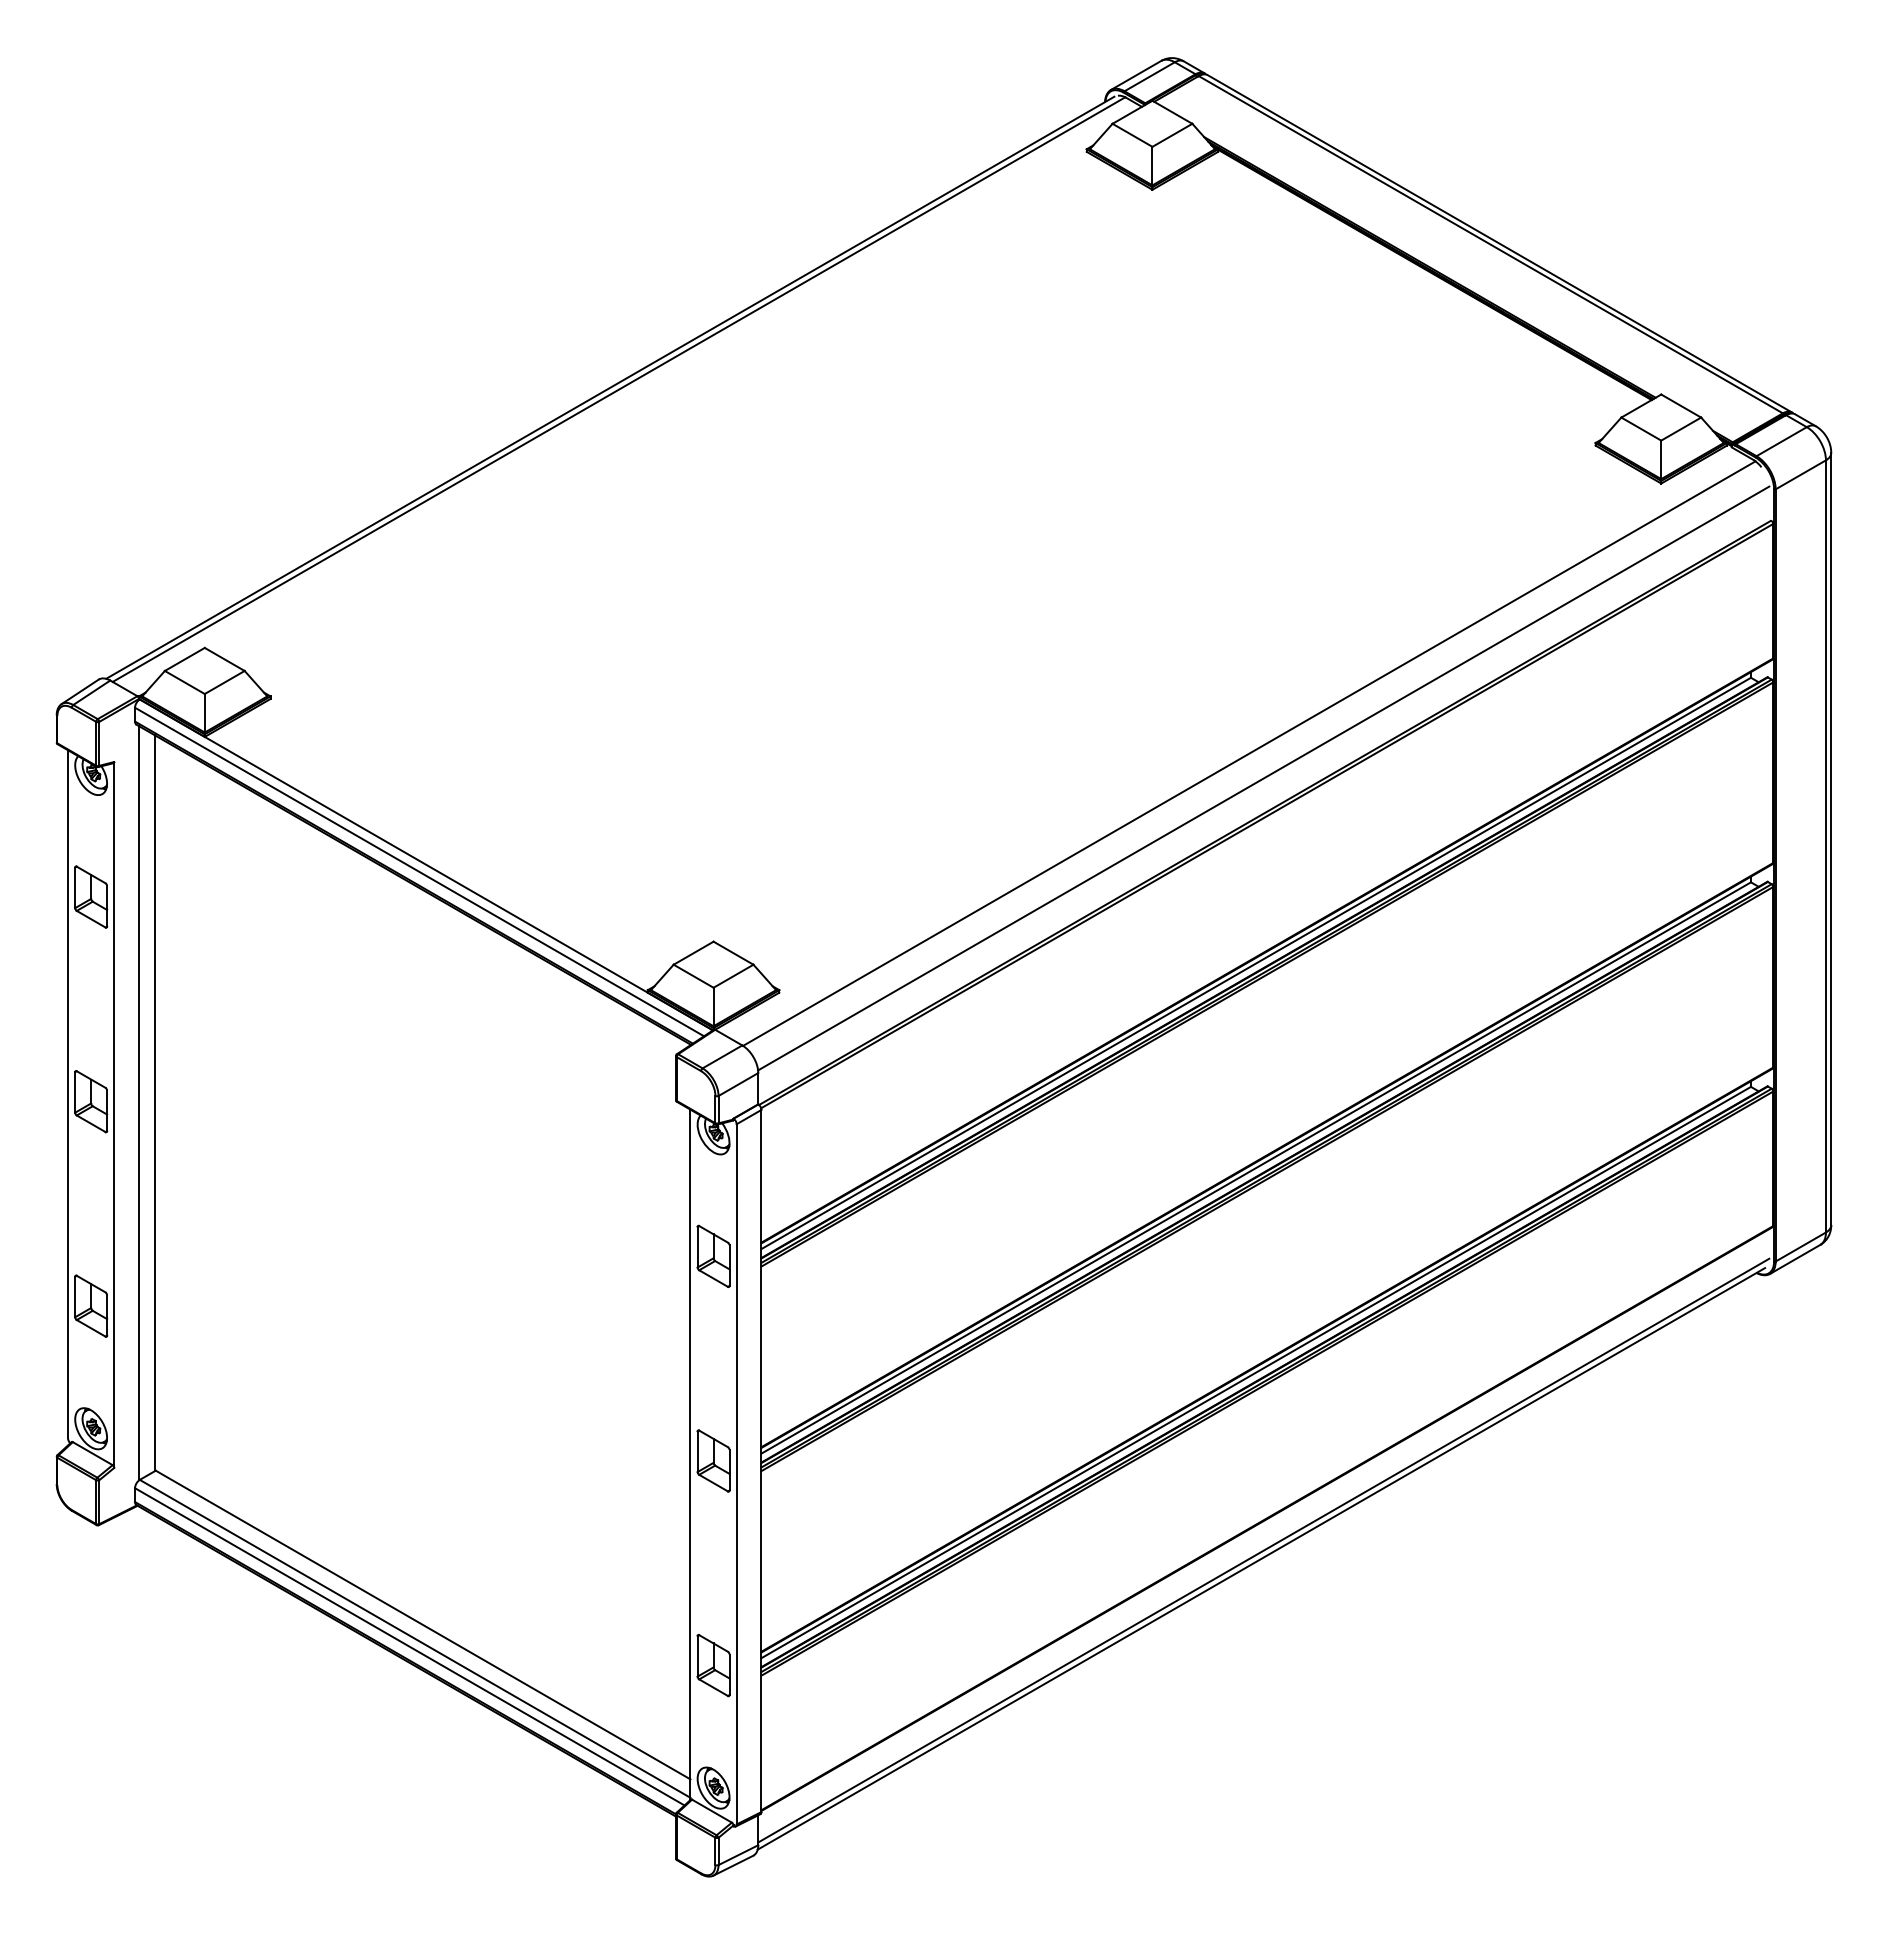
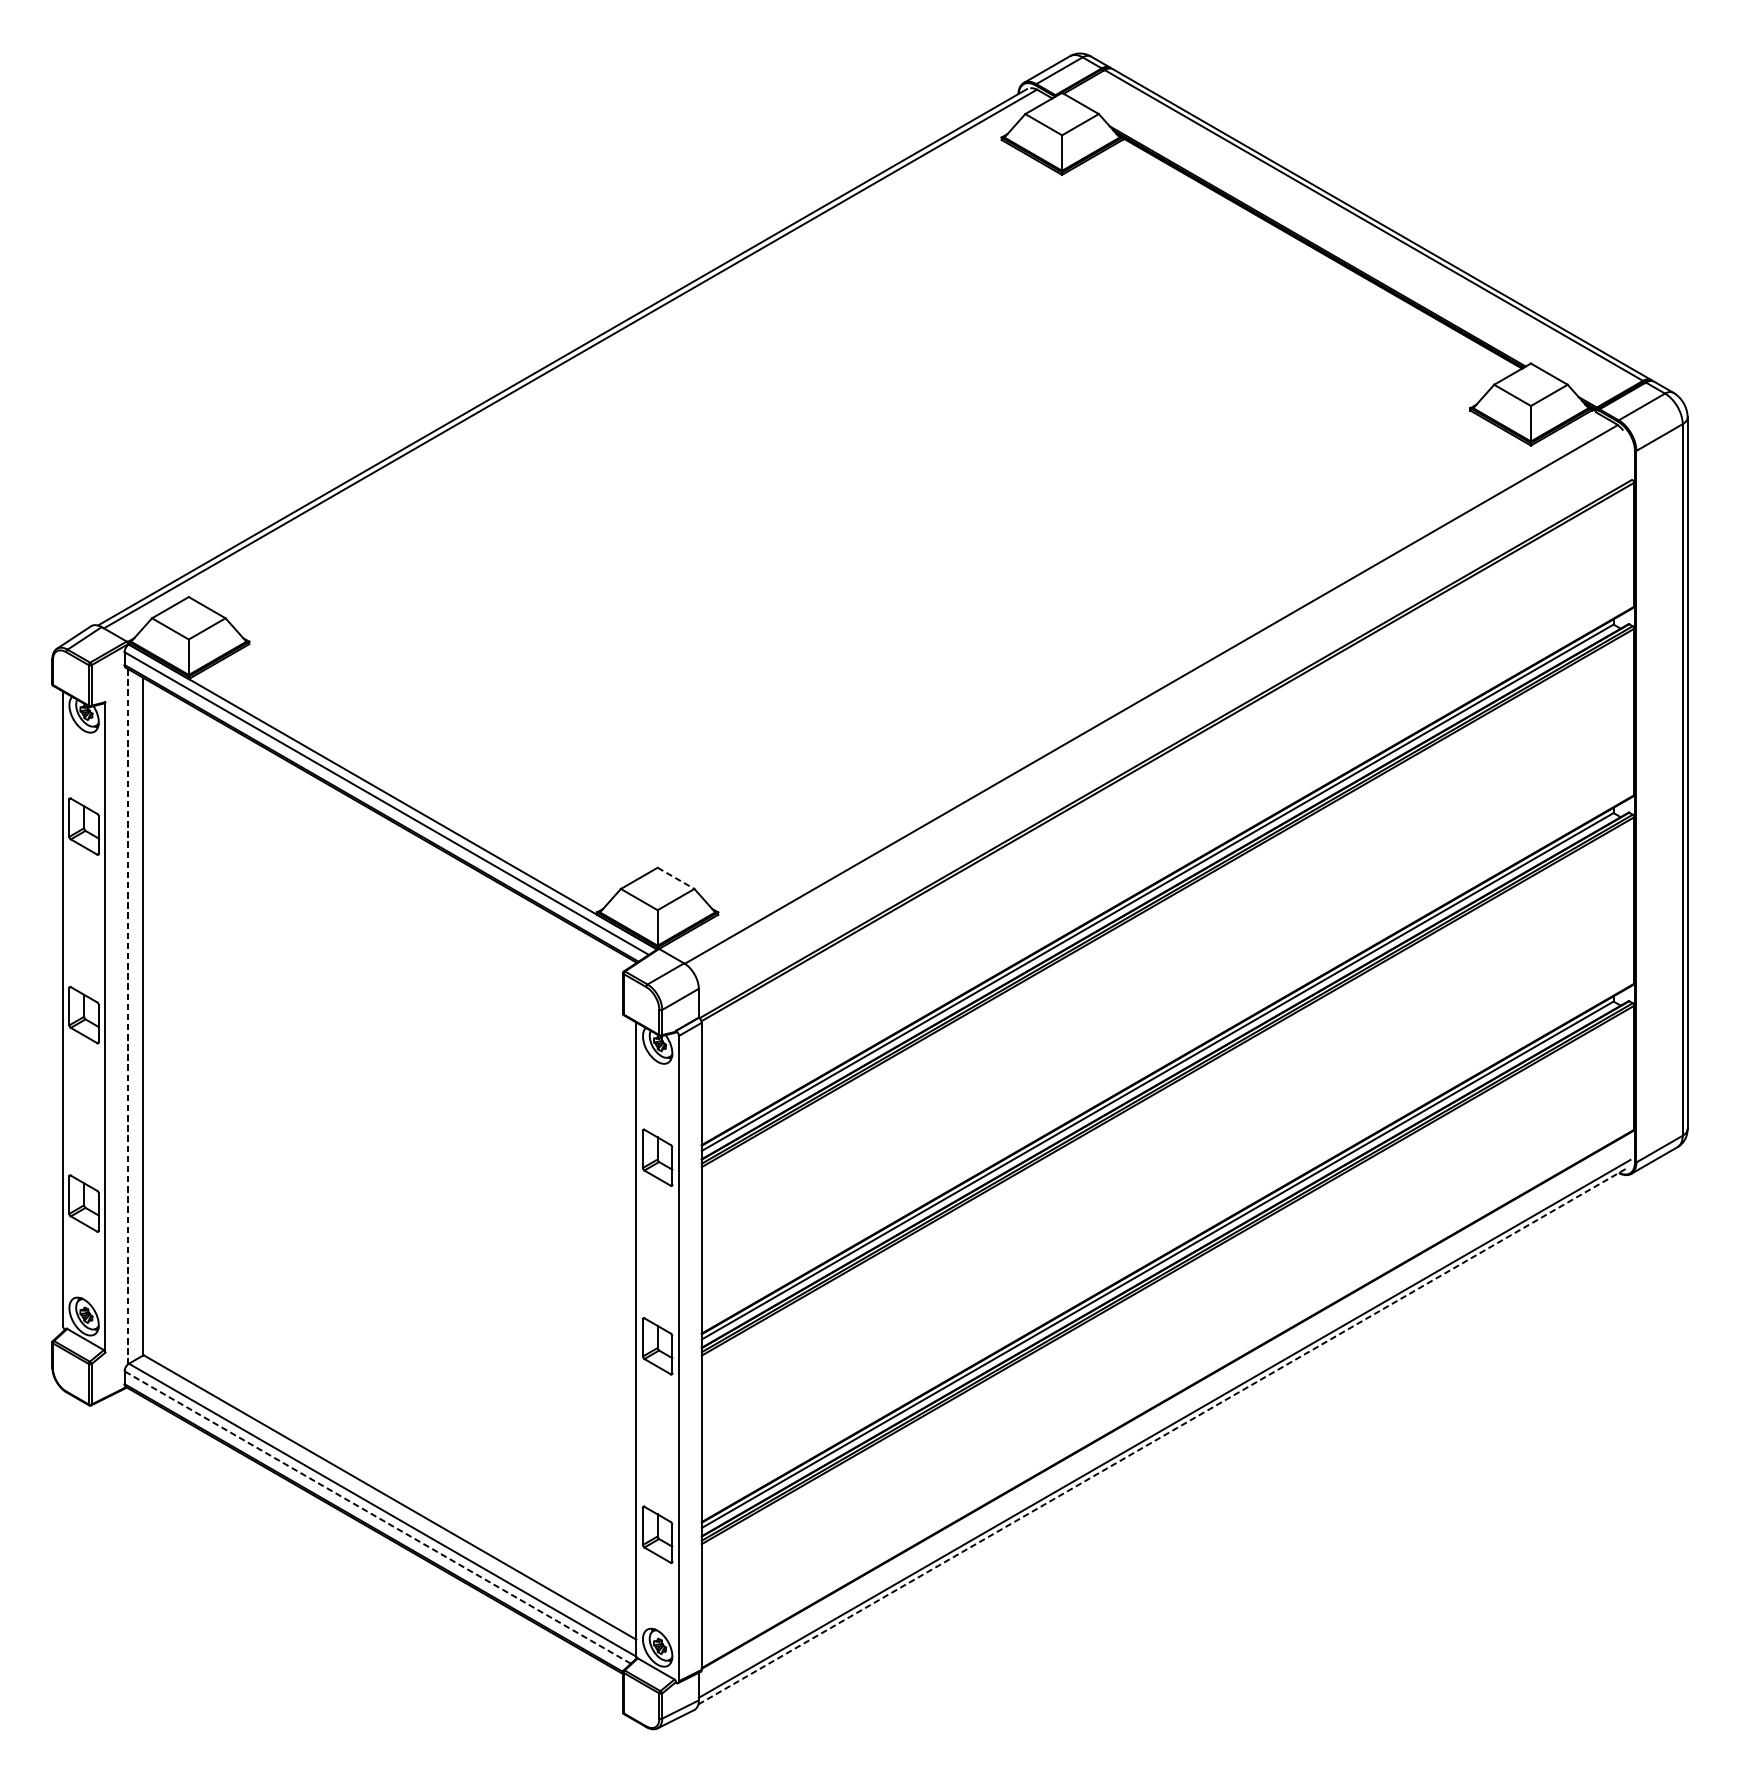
line: (1263, 778) -> (1164, 717), removed
line: (733, 953) -> (676, 878), solid -> dashed
line: (139, 1103) -> (128, 1016), solid -> dashed
line: (1261, 1558) -> (1162, 1436), solid -> dashed
line: (409, 1646) -> (377, 1517), solid -> dashed

